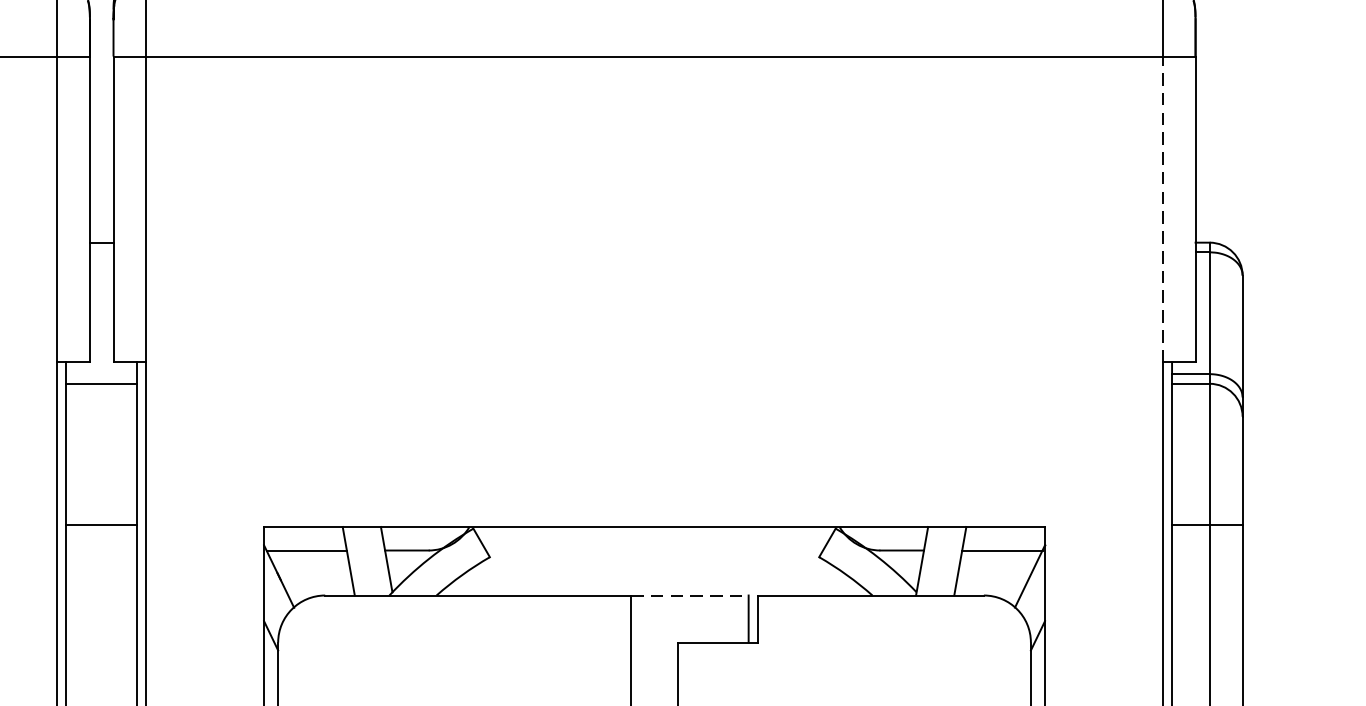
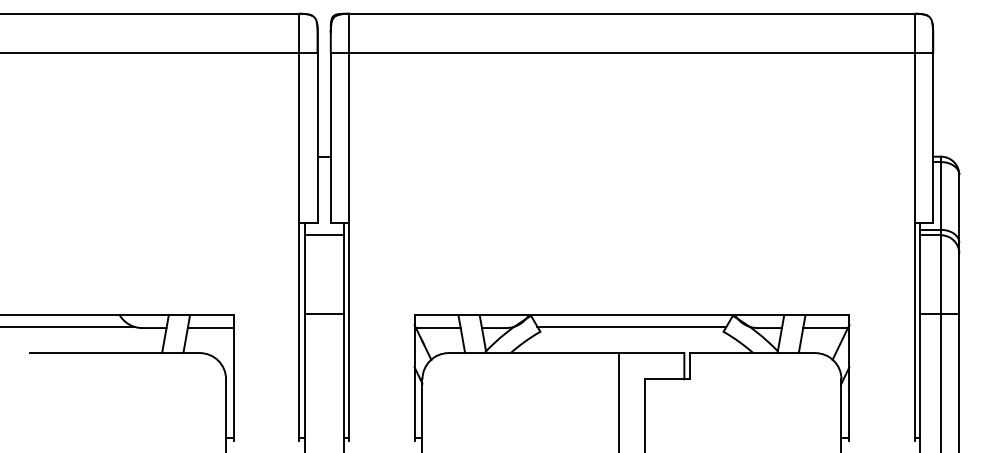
line: (1162, 208) -> (914, 137), dashed -> solid
line: (653, 547) -> (631, 326), added
line: (689, 596) -> (651, 353), dashed -> solid

